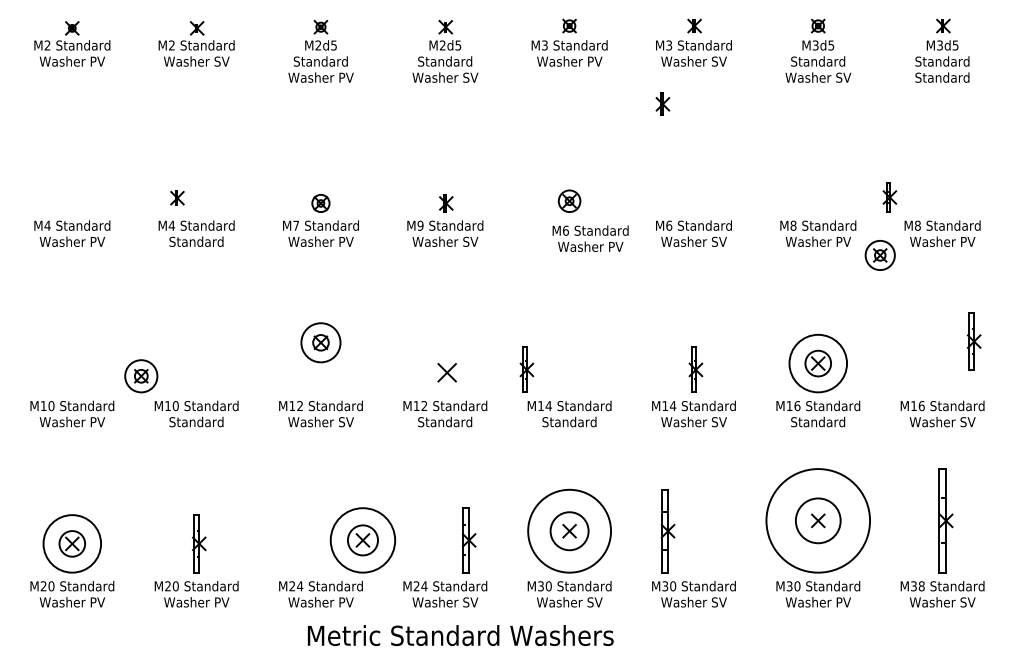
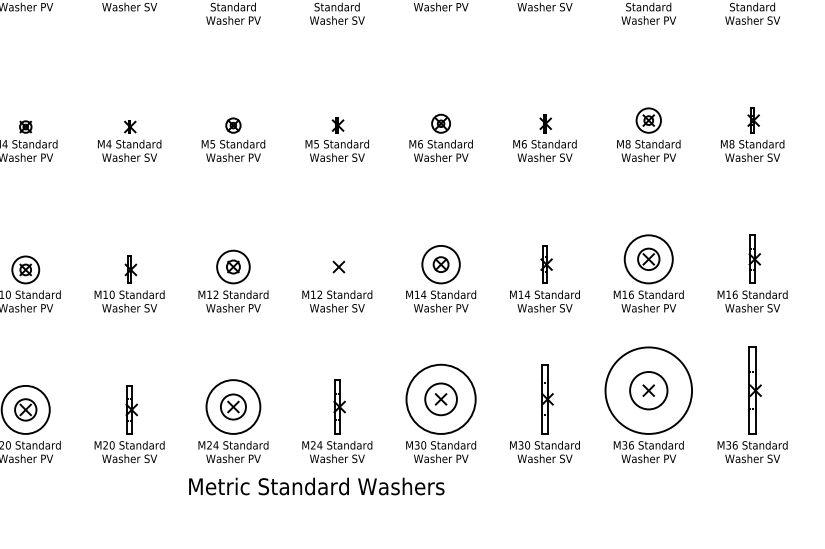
text: (818, 77) -> (648, 20), Washer SV -> Washer PV
text: (942, 77) -> (752, 20), Standard -> Washer SV
part: (662, 103) -> (545, 123), moved
part: (177, 197) -> (130, 126), moved
part: (889, 197) -> (753, 120), moved
part: (72, 204) -> (25, 126), added
text: (296, 225) -> (213, 144), M7 -> M5
text: (420, 225) -> (316, 144), M9 -> M5
text: (590, 238) -> (441, 150), moved
text: (196, 241) -> (129, 157), Standard -> Washer SV
text: (942, 241) -> (752, 157), Washer PV -> Washer SV
part: (879, 255) -> (648, 120), moved
part: (973, 341) -> (754, 259), moved
part: (320, 342) -> (233, 266), moved
part: (526, 369) -> (405, 264), removed
part: (569, 369) -> (441, 264), added
part: (447, 372) -> (339, 266), size x0.71
part: (198, 375) -> (131, 269), added
part: (141, 376) -> (25, 270), moved
text: (196, 421) -> (129, 307), Standard -> Washer SV
text: (445, 421) -> (337, 307), Standard -> Washer SV
text: (569, 421) -> (441, 307), Standard -> Washer PV
text: (817, 421) -> (648, 307), Standard -> Washer PV
text: (320, 422) -> (233, 308), Washer SV -> Washer PV
part: (667, 531) -> (547, 399), moved
part: (362, 540) -> (233, 407), moved
part: (468, 540) -> (339, 407), moved
text: (797, 586) -> (631, 445), M30 -> M36
text: (921, 586) -> (735, 445), M38 -> M36
text: (196, 602) -> (129, 458), Washer PV -> Washer SV
text: (569, 602) -> (441, 458), Washer SV -> Washer PV
text: (460, 635) -> (316, 486), moved

